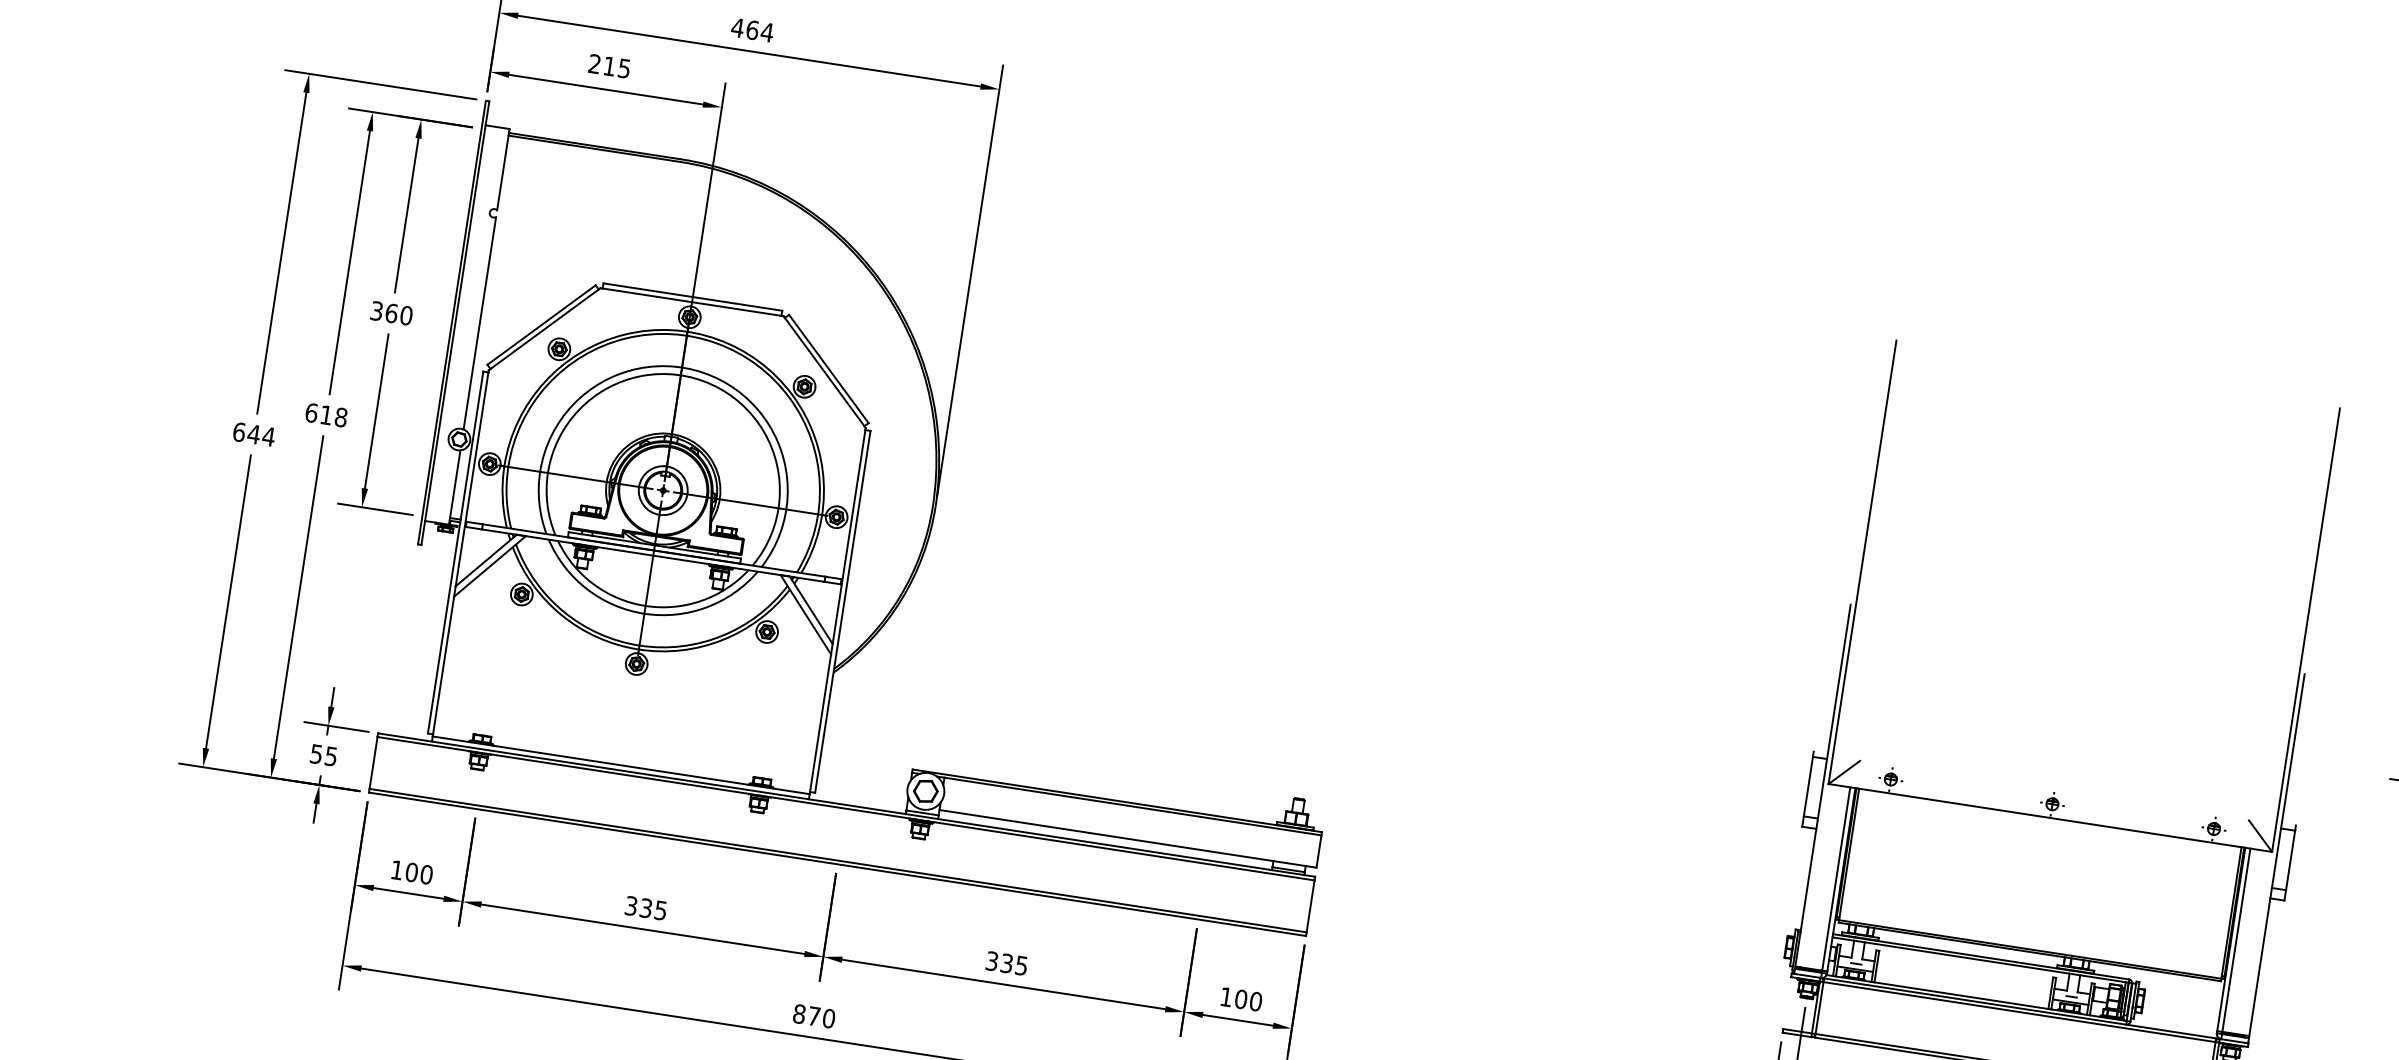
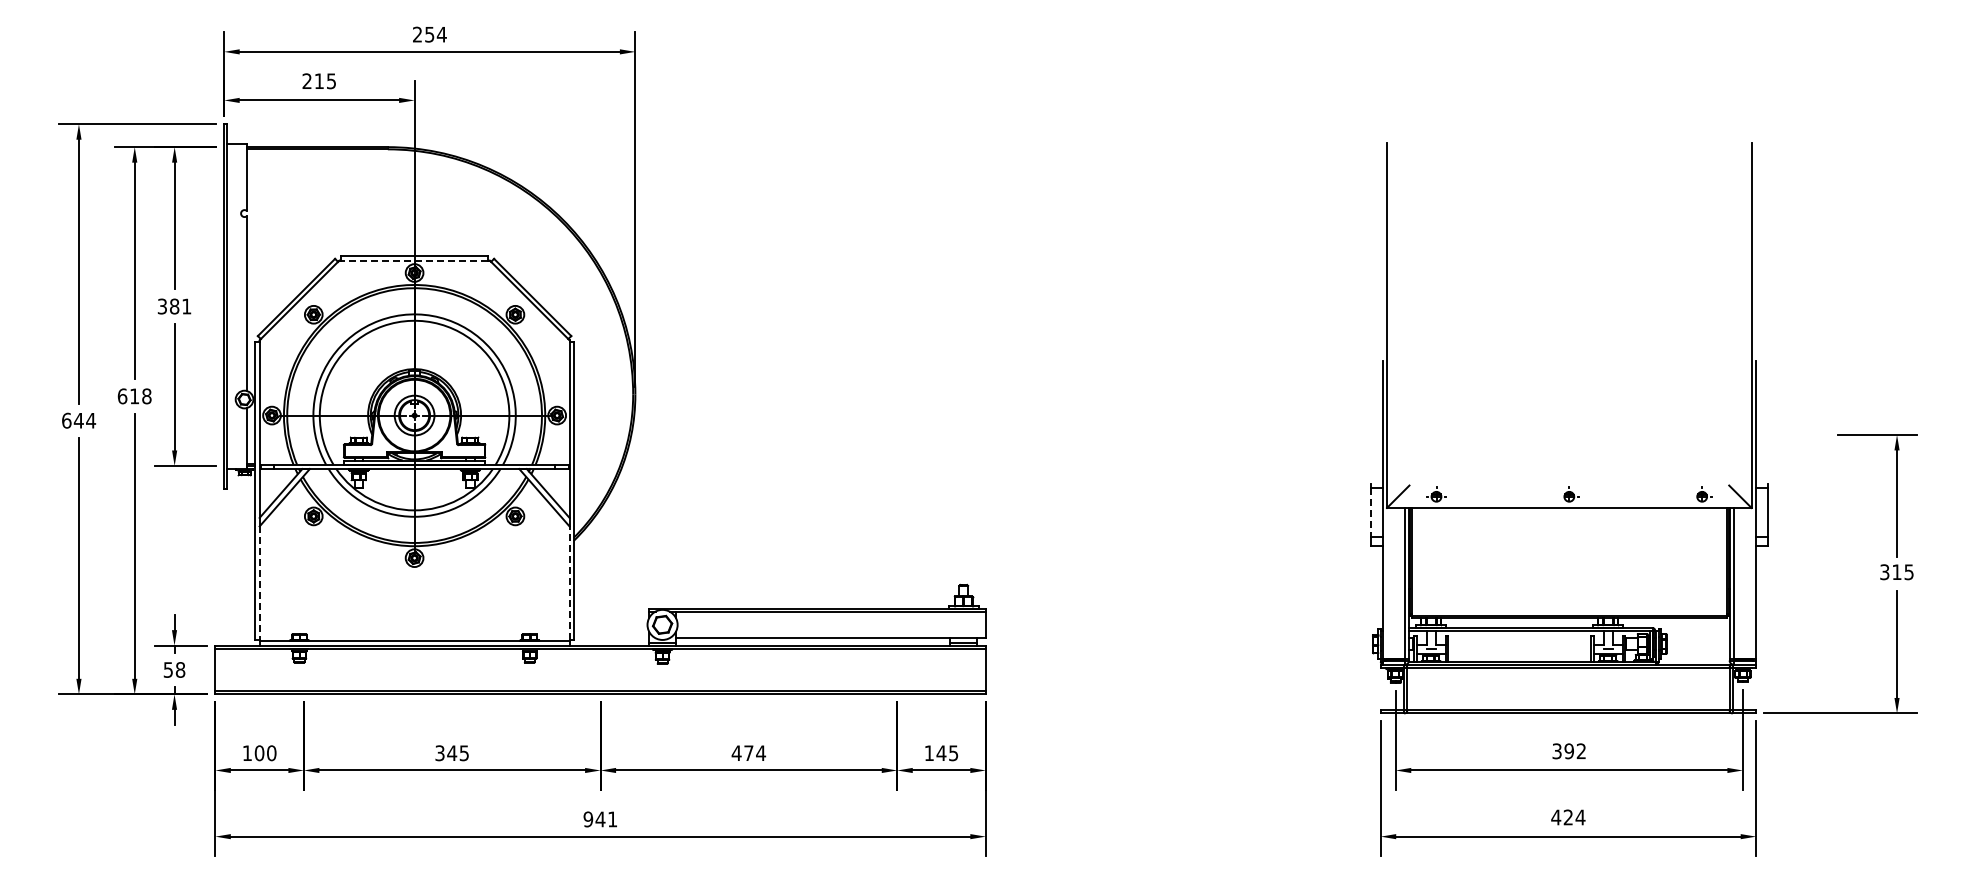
text: (744, 28) -> (423, 34), 464 -> 254
line: (691, 302) -> (414, 260), solid -> dashed
text: (398, 314) -> (180, 306), 360 -> 381
line: (443, 666) -> (259, 583), solid -> dashed
line: (820, 723) -> (569, 583), solid -> dashed
text: (331, 755) -> (180, 669), 55 -> 58
line: (1808, 787) -> (1371, 513), solid -> dashed
text: (646, 908) -> (452, 753), 335 -> 345
text: (1006, 963) -> (748, 753), 335 -> 474
text: (1248, 1000) -> (947, 753), 100 -> 145
text: (814, 1016) -> (600, 819), 870 -> 941

